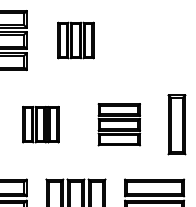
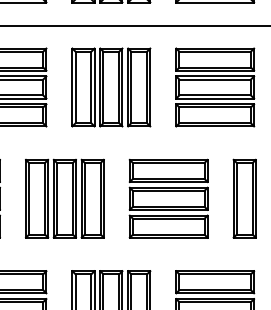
part: (76, 40) -> (111, 87), size x1.67
part: (154, 40) -> (215, 87), added
part: (40, 124) -> (64, 198), size x1.67
part: (119, 124) -> (168, 198), size x1.43

